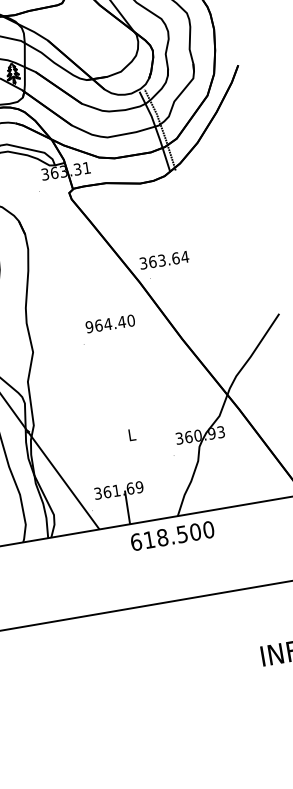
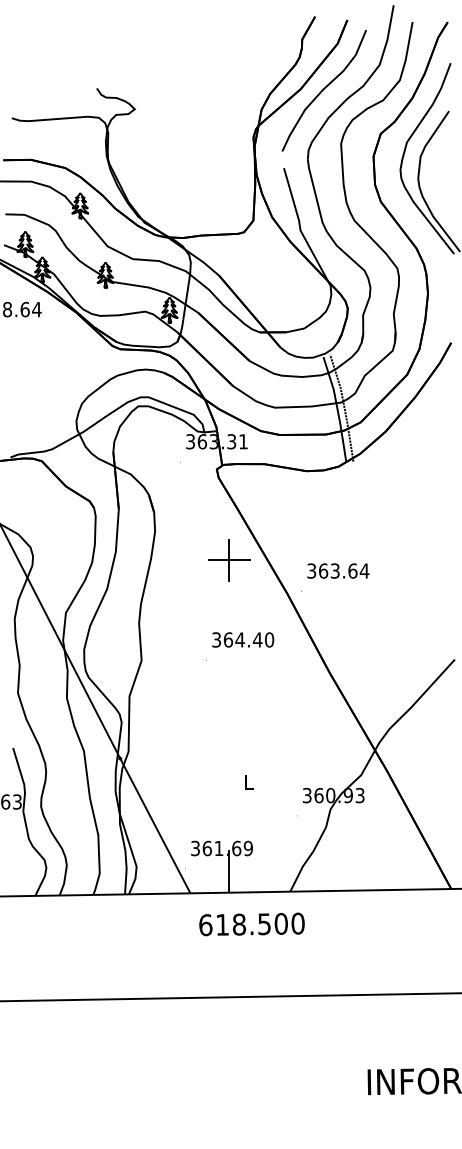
text: (164, 259) -> (338, 570), moved
part: (90, 263) -> (229, 560), added
text: (89, 326) -> (216, 639), 964.40 -> 364.40
text: (172, 536) -> (251, 924), moved

